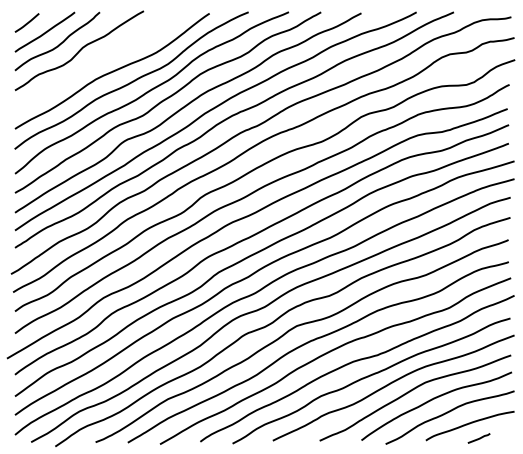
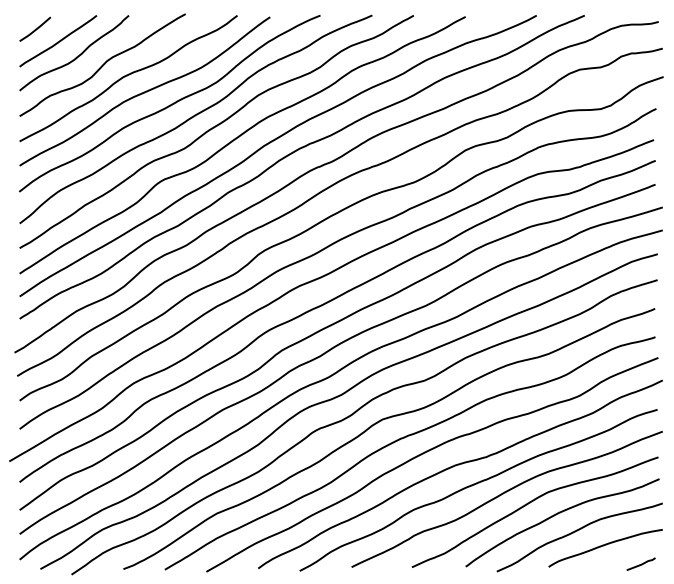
curve: (98, 59) -> (127, 76), added
line: (479, 437) -> (641, 563), moved

